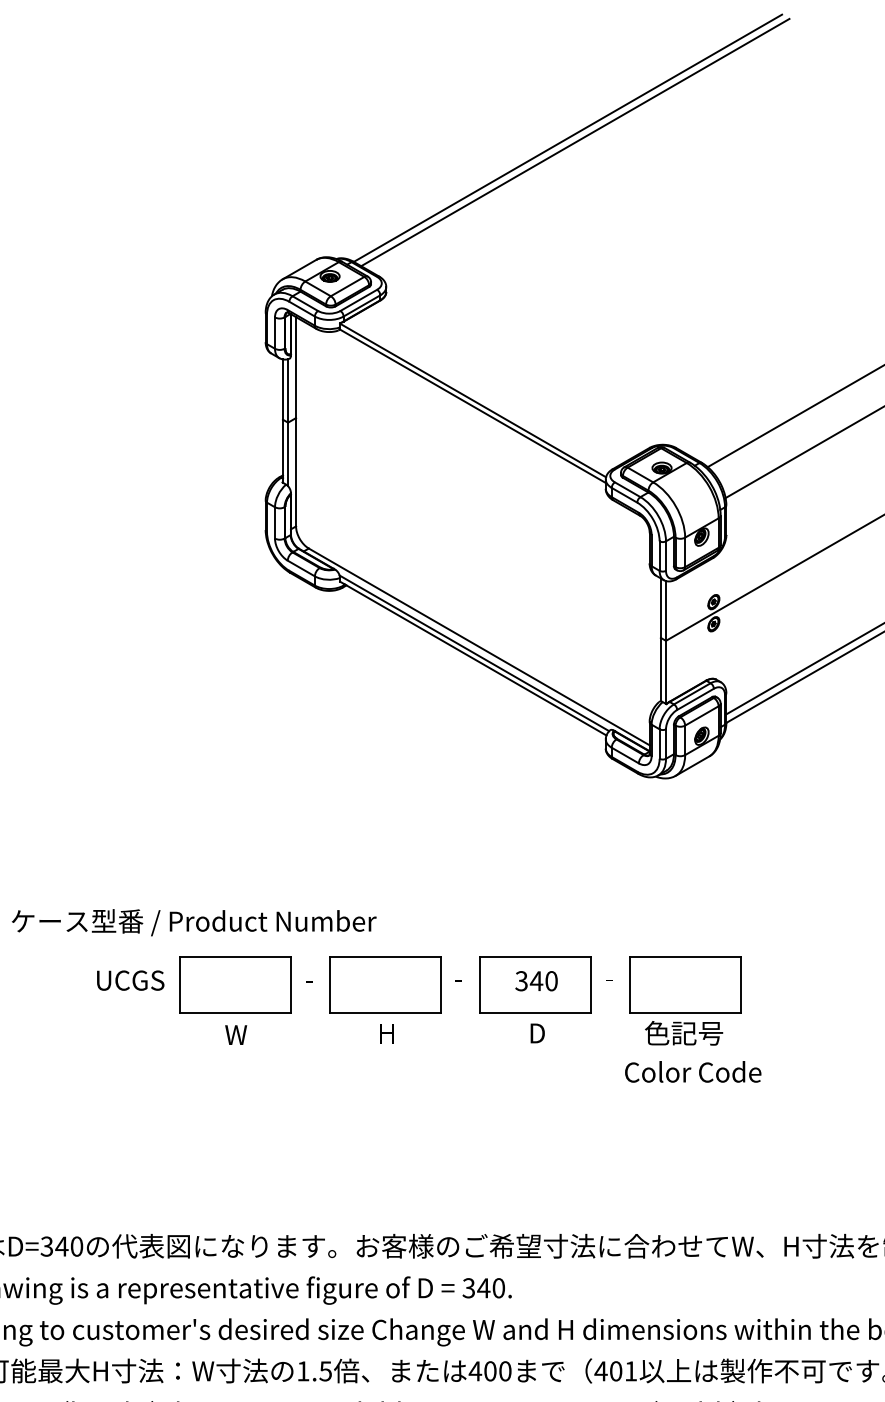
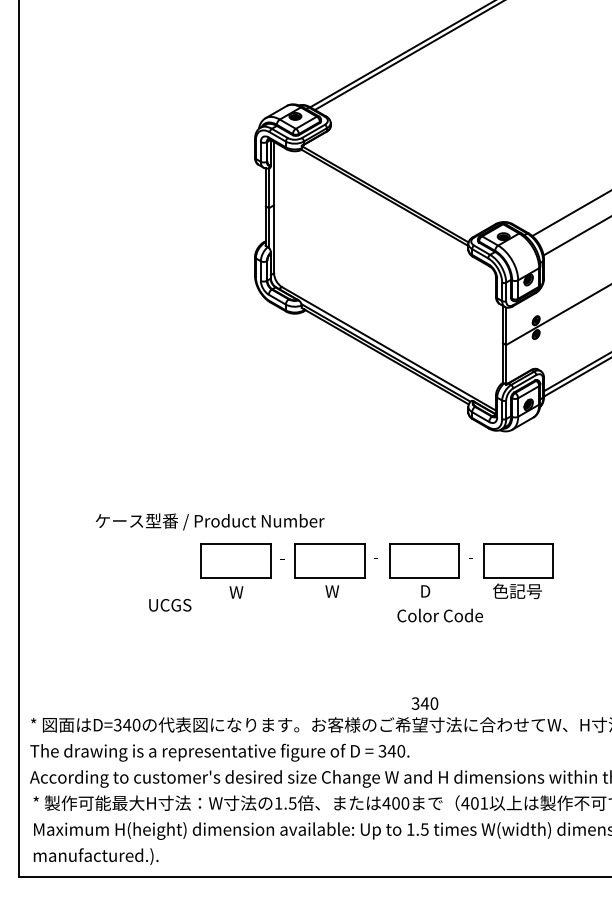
text: (131, 980) -> (170, 605), moved
text: (535, 980) -> (424, 703), moved
text: (389, 1033) -> (332, 591), H -> W
text: (692, 1071) -> (439, 615), moved

